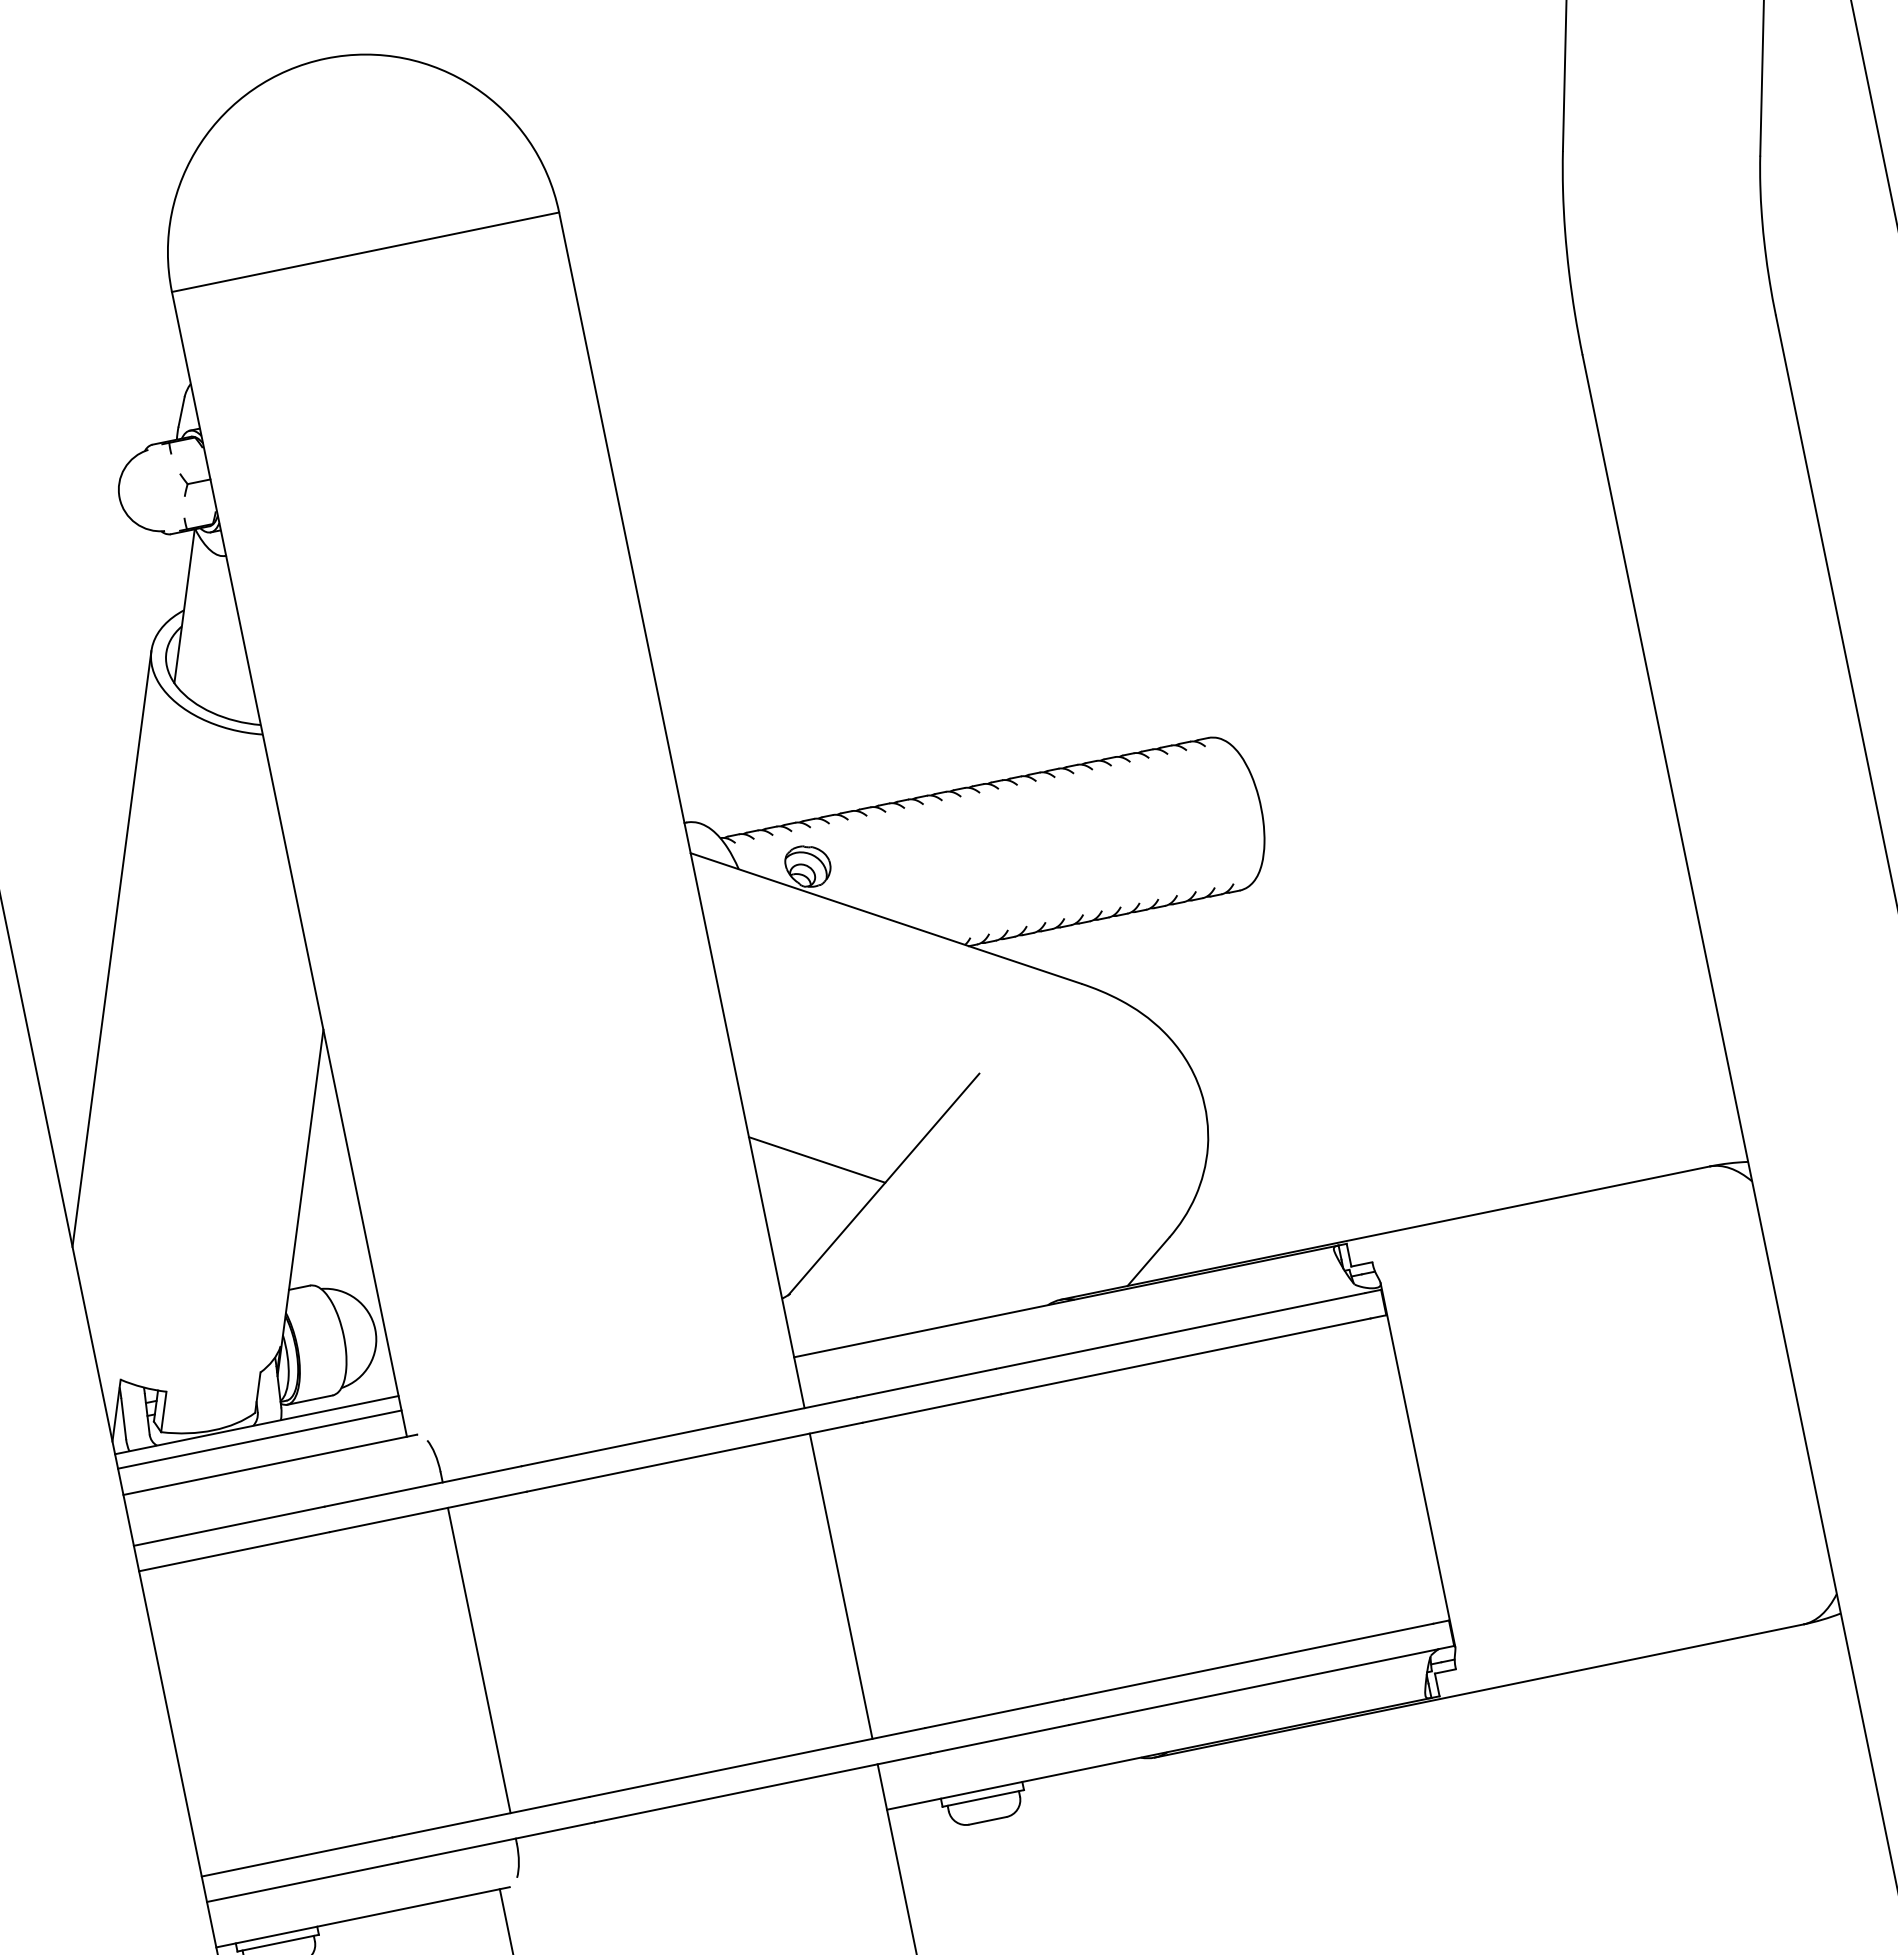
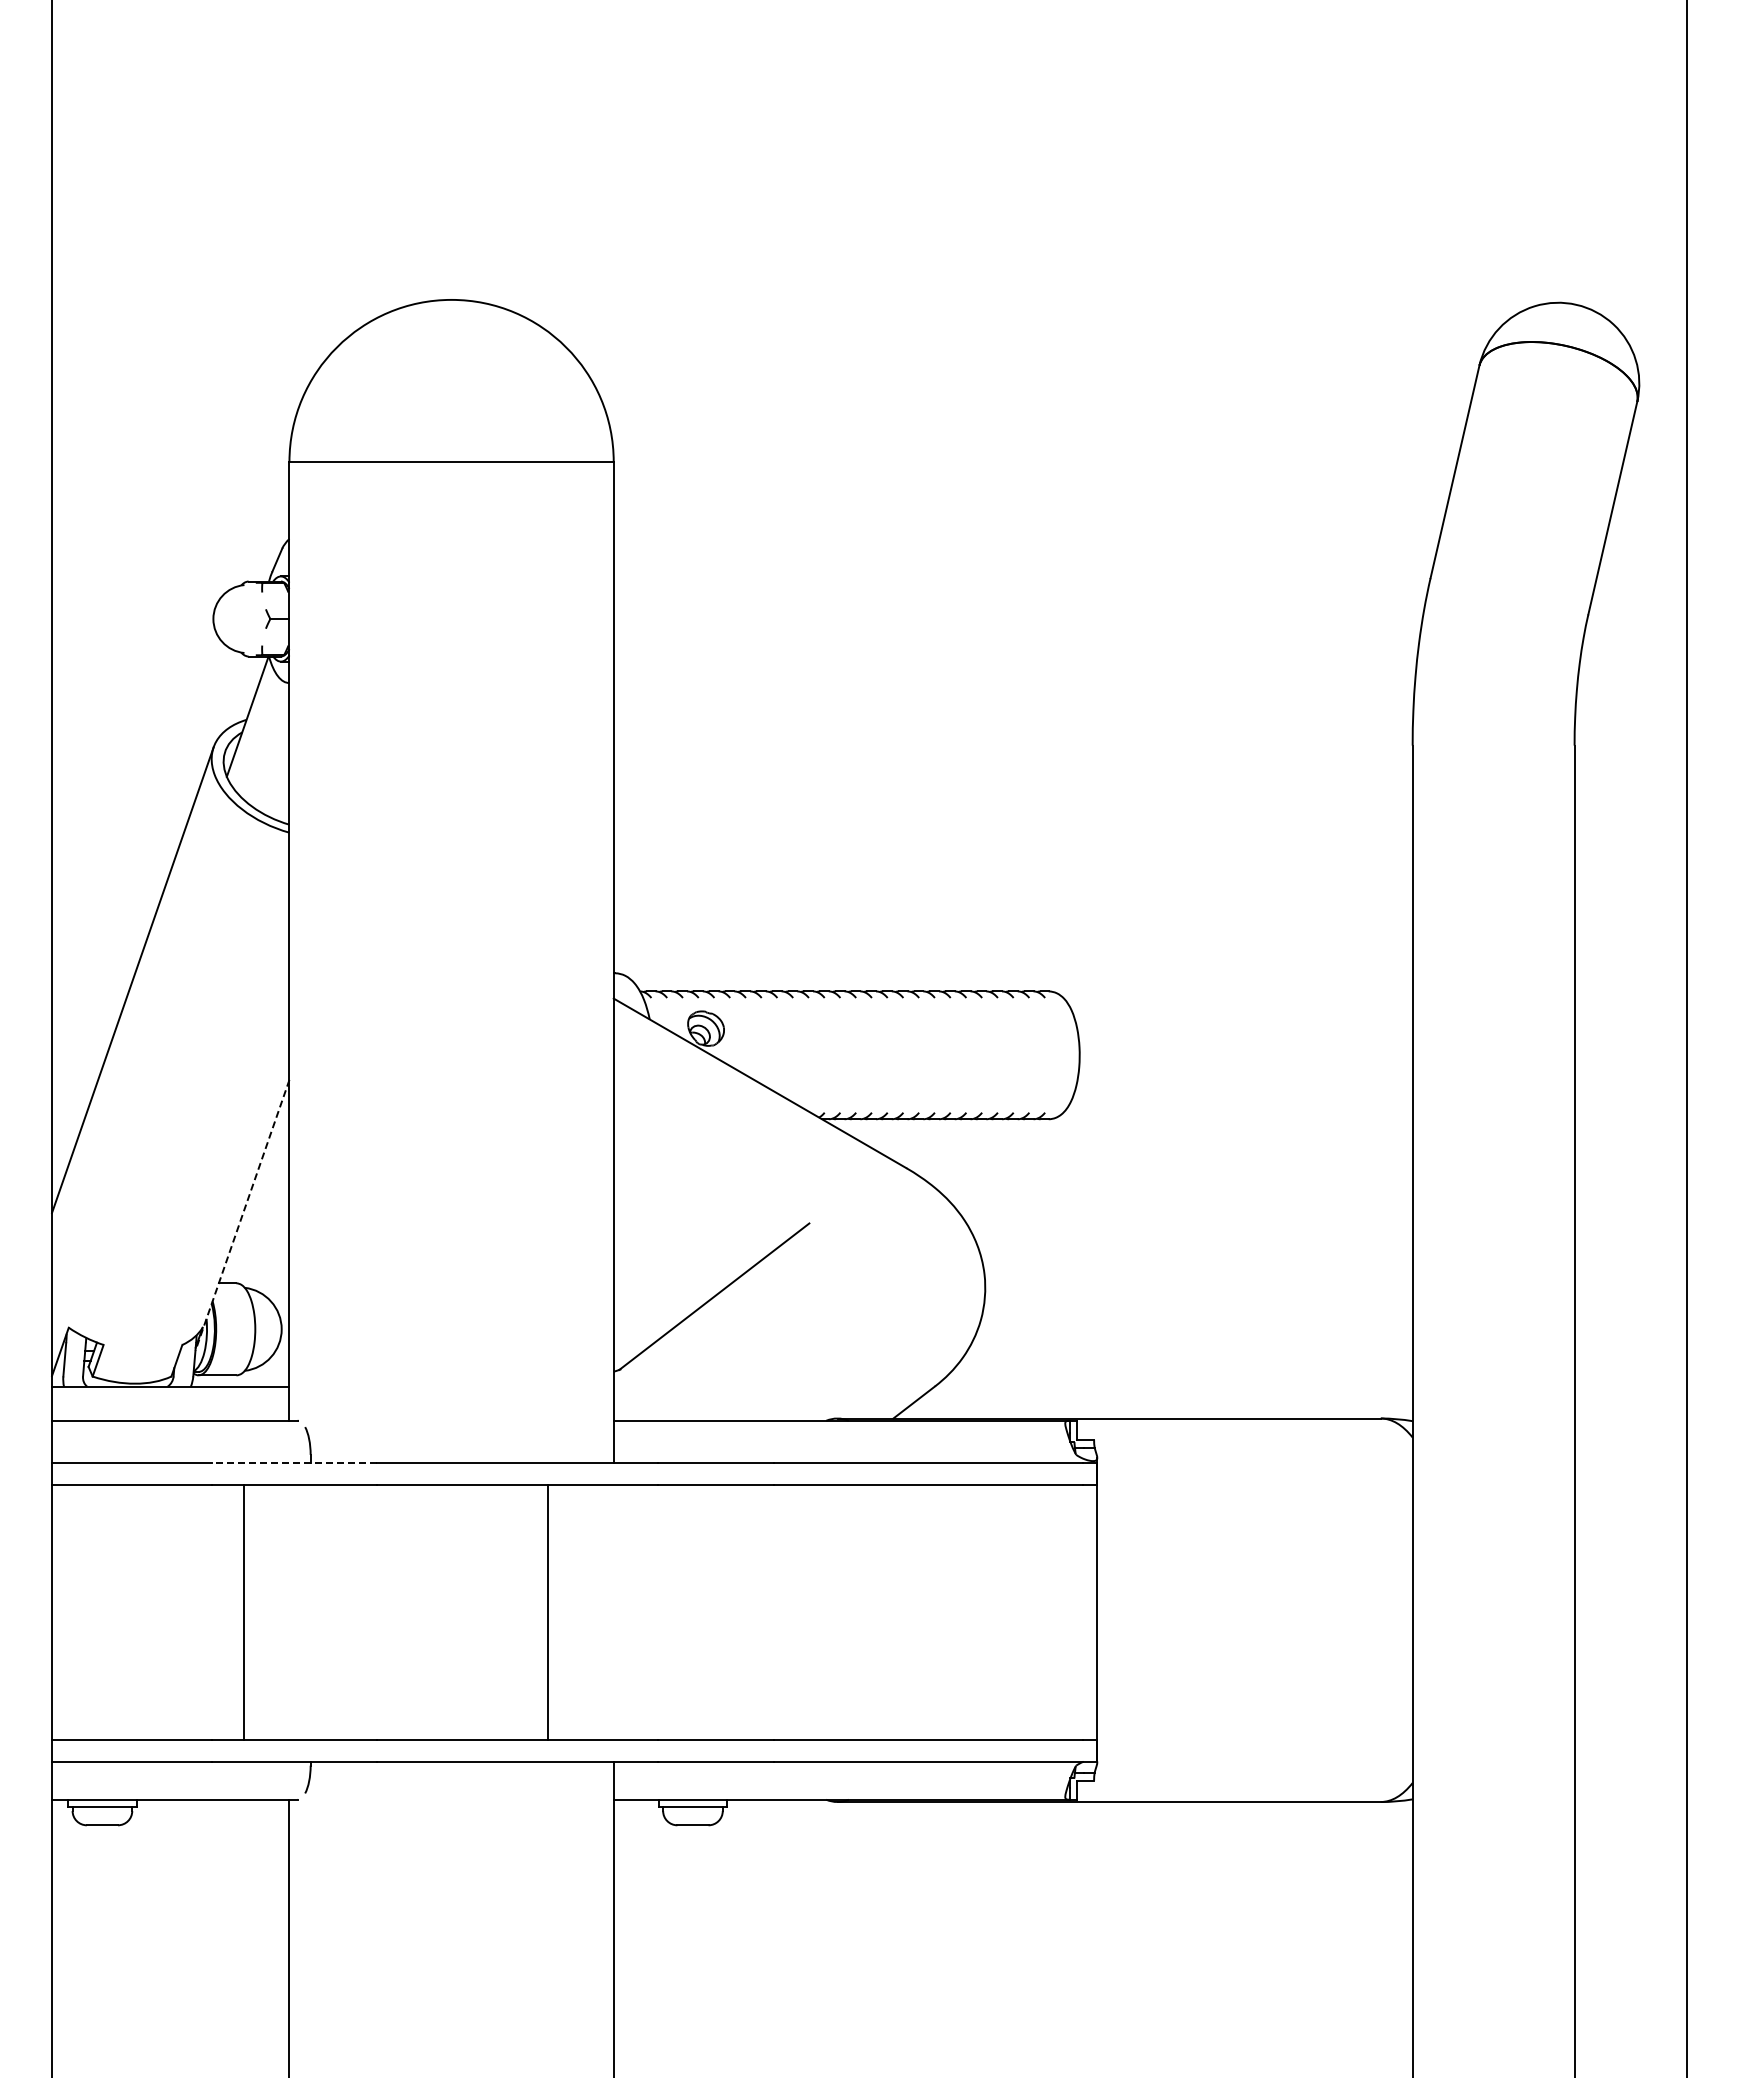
line: (816, 1159) -> (664, 1265), removed
line: (300, 1203) -> (242, 1215), solid -> dashed
line: (259, 1439) -> (170, 1398), removed
line: (423, 1486) -> (294, 1463), solid -> dashed
line: (840, 1586) -> (547, 1612), moved
line: (479, 1660) -> (243, 1612), moved

